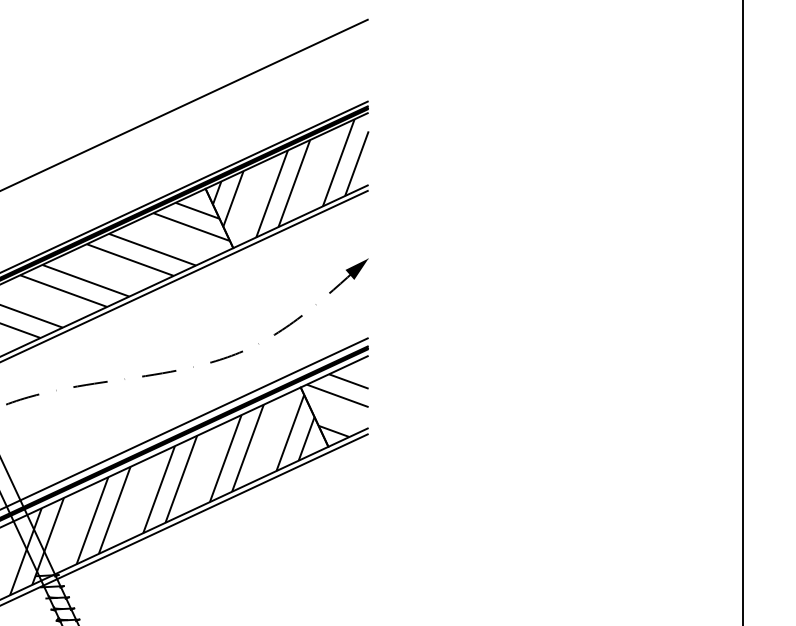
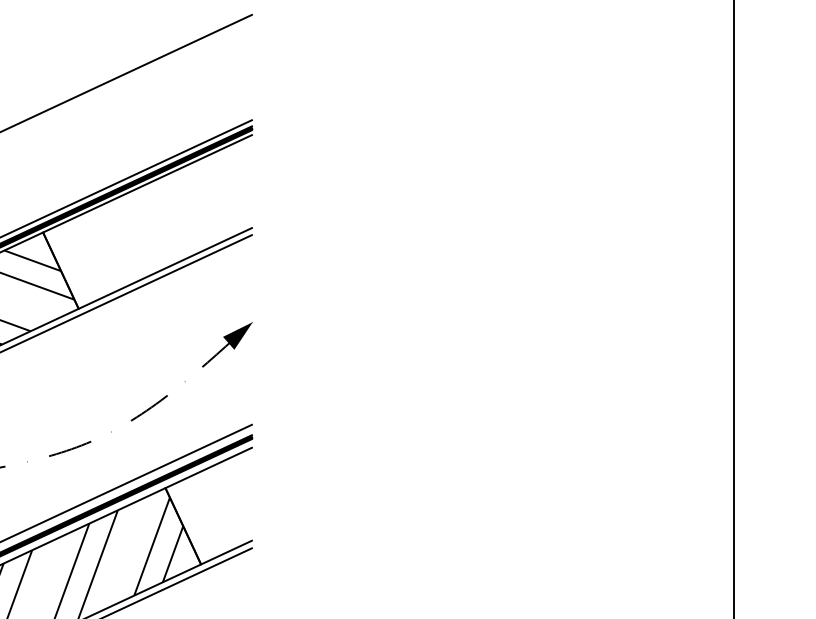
hatch: (290, 178) -> (152, 219), removed
hatch: (337, 405) -> (212, 511), removed

